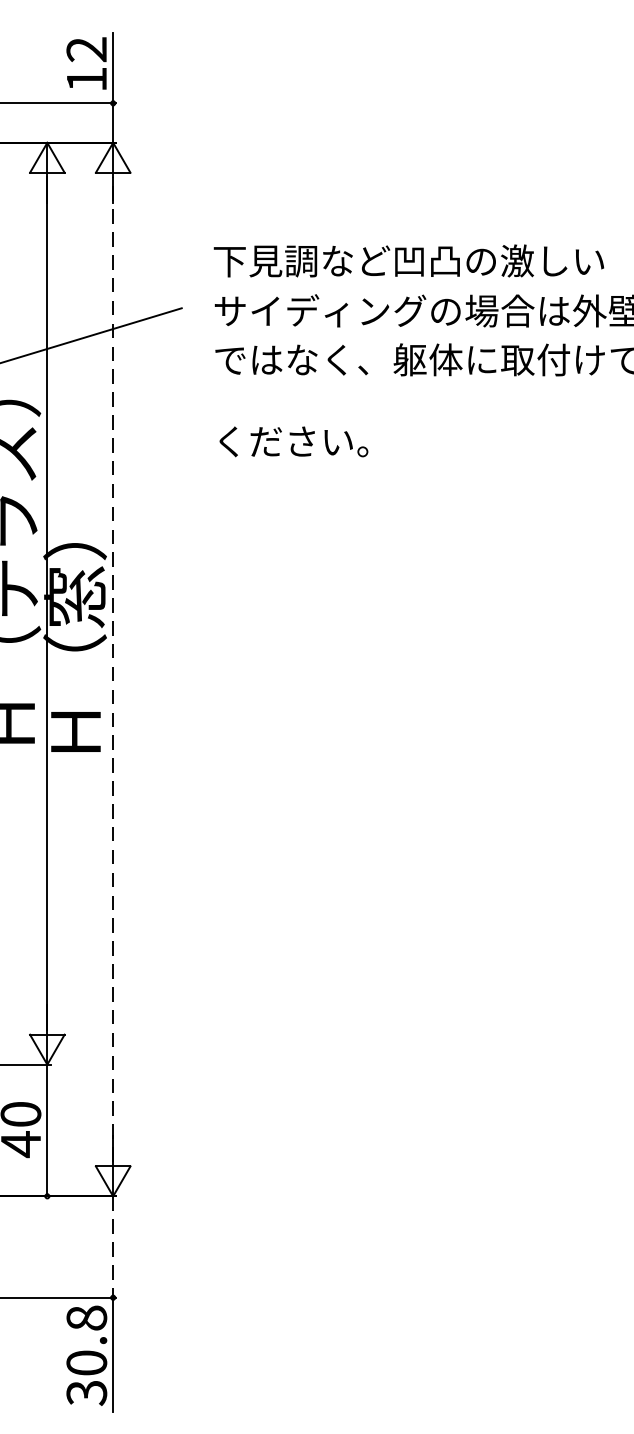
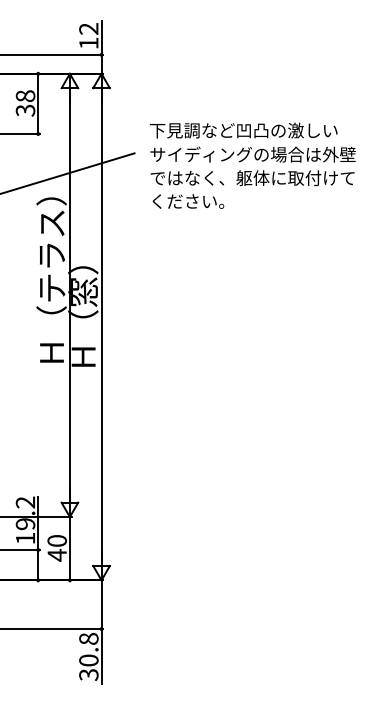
text: (293, 441) -> (188, 201), moved
line: (113, 670) -> (101, 327), dashed -> solid
line: (113, 1248) -> (101, 605), dashed -> solid

